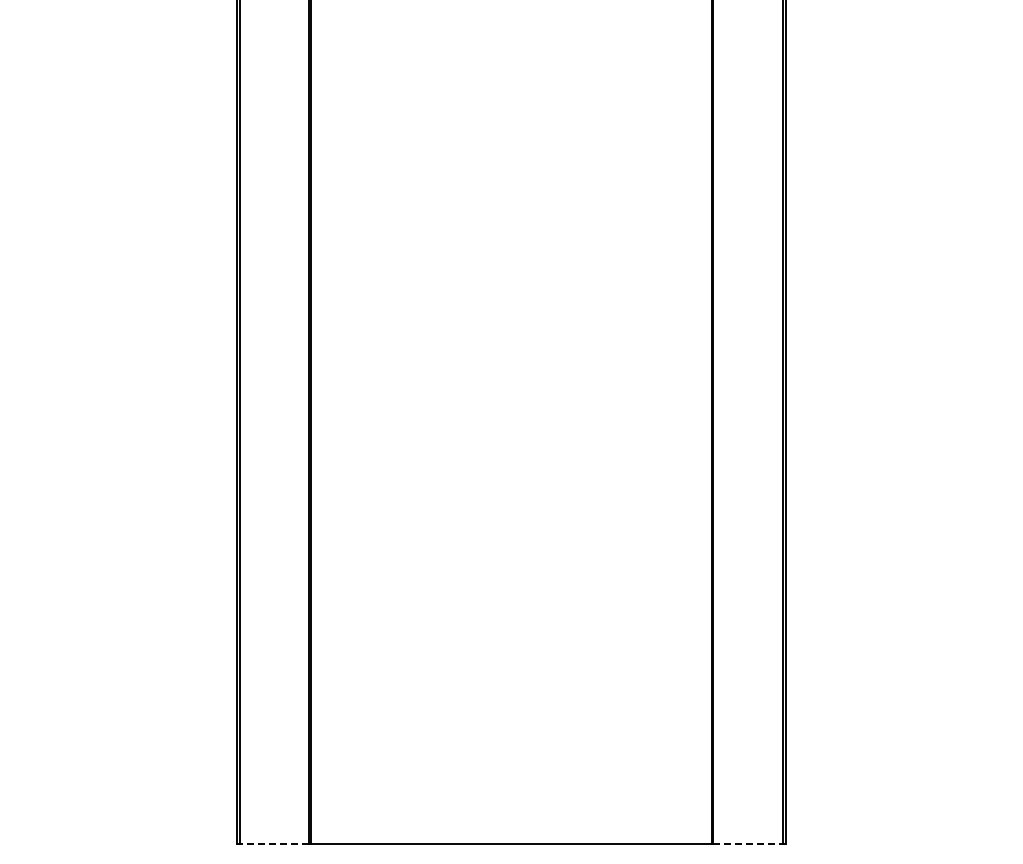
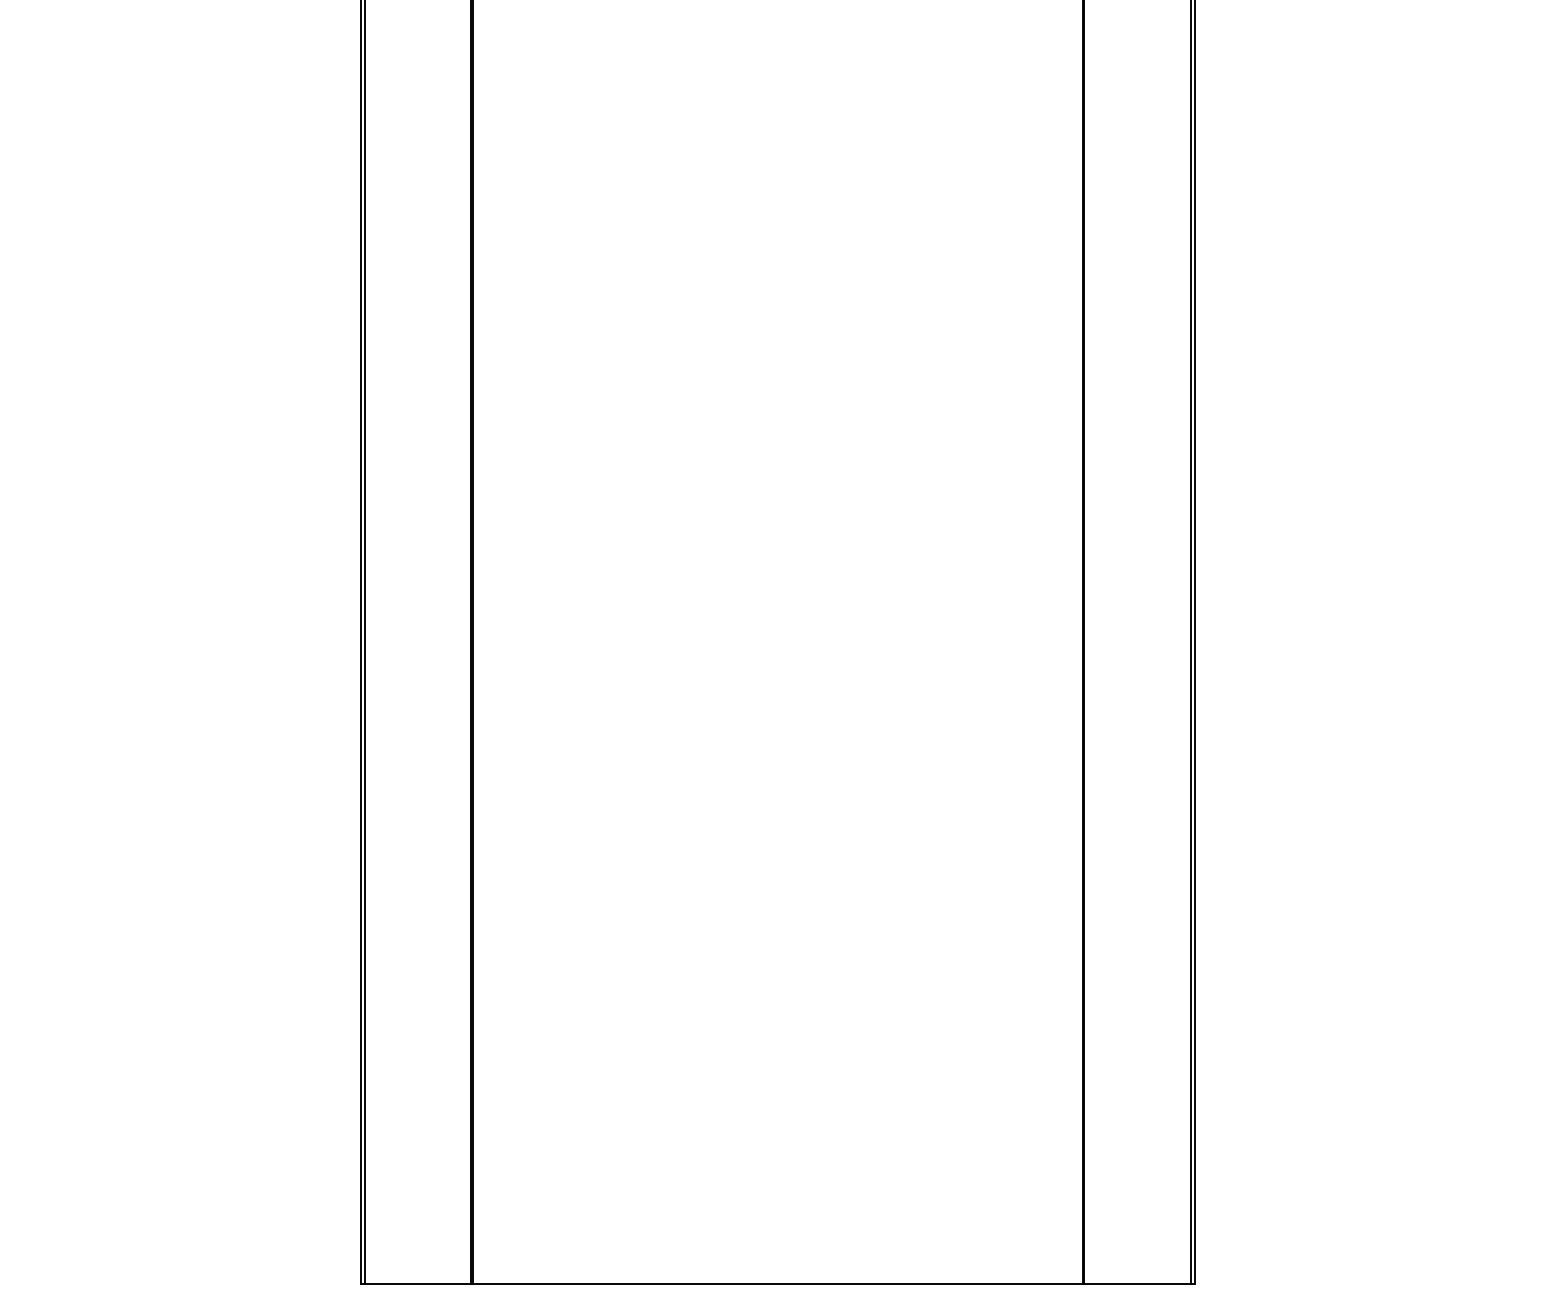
line: (274, 844) -> (417, 1284), dashed -> solid
line: (748, 844) -> (1138, 1284), dashed -> solid

